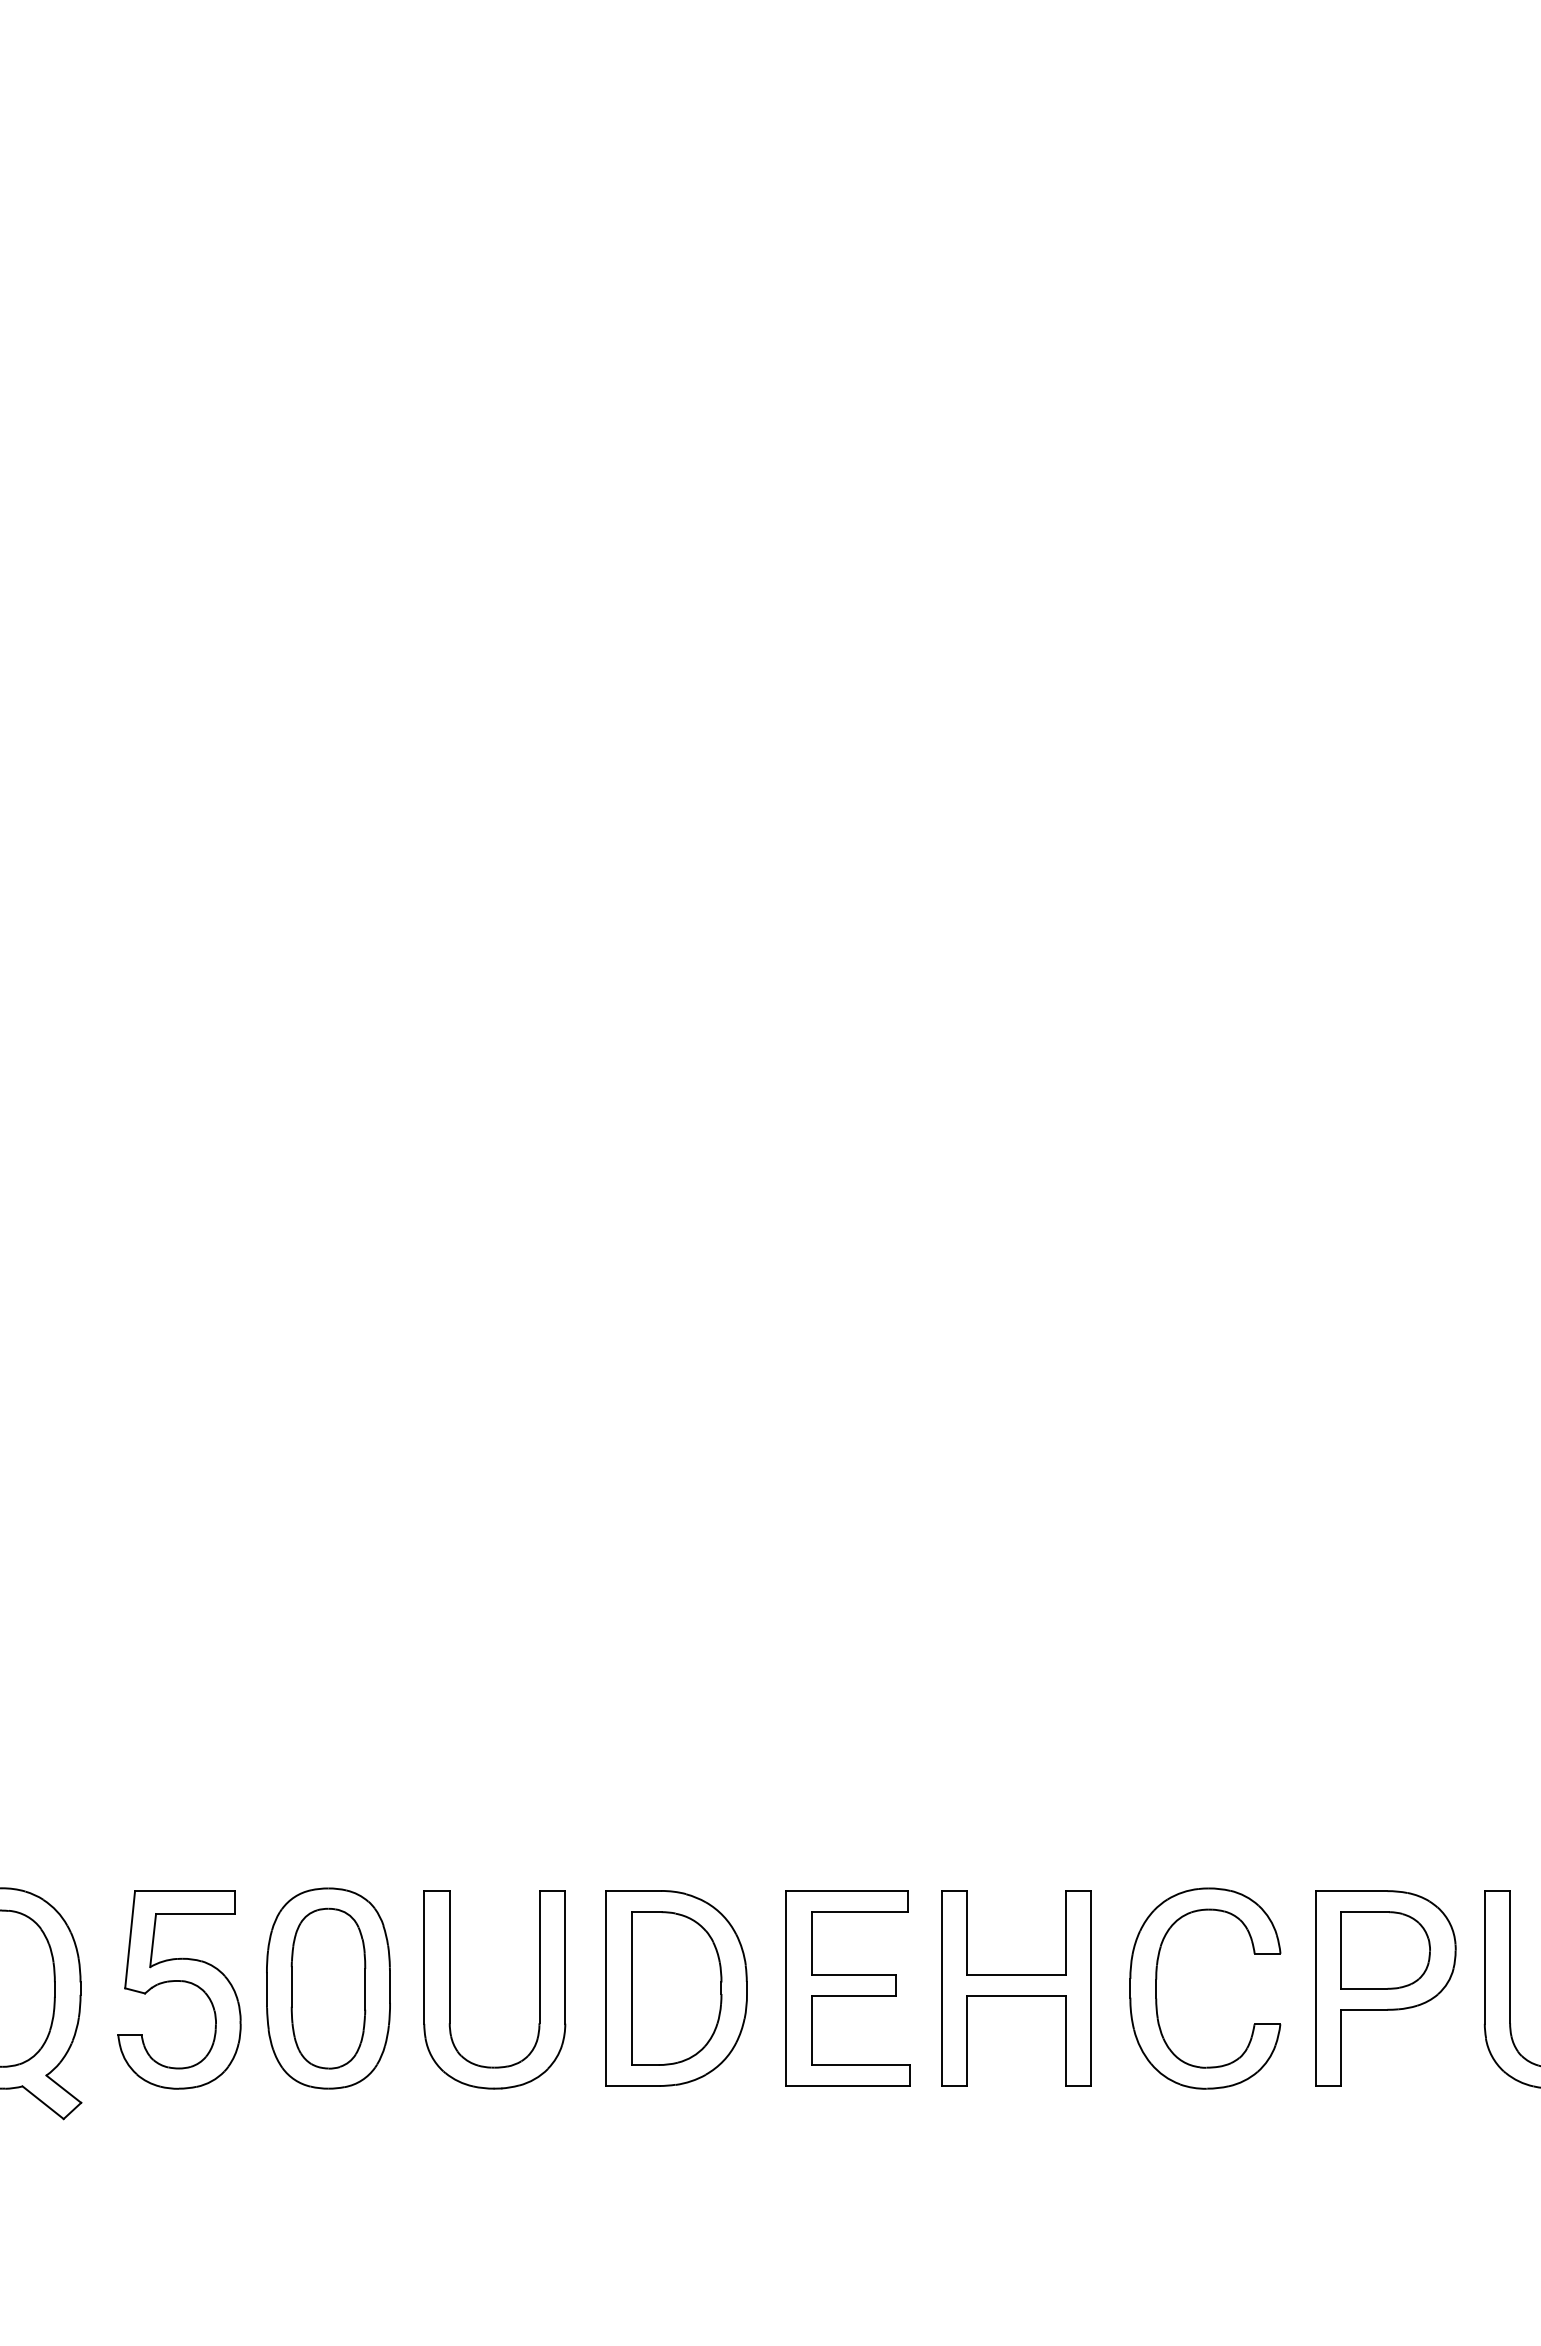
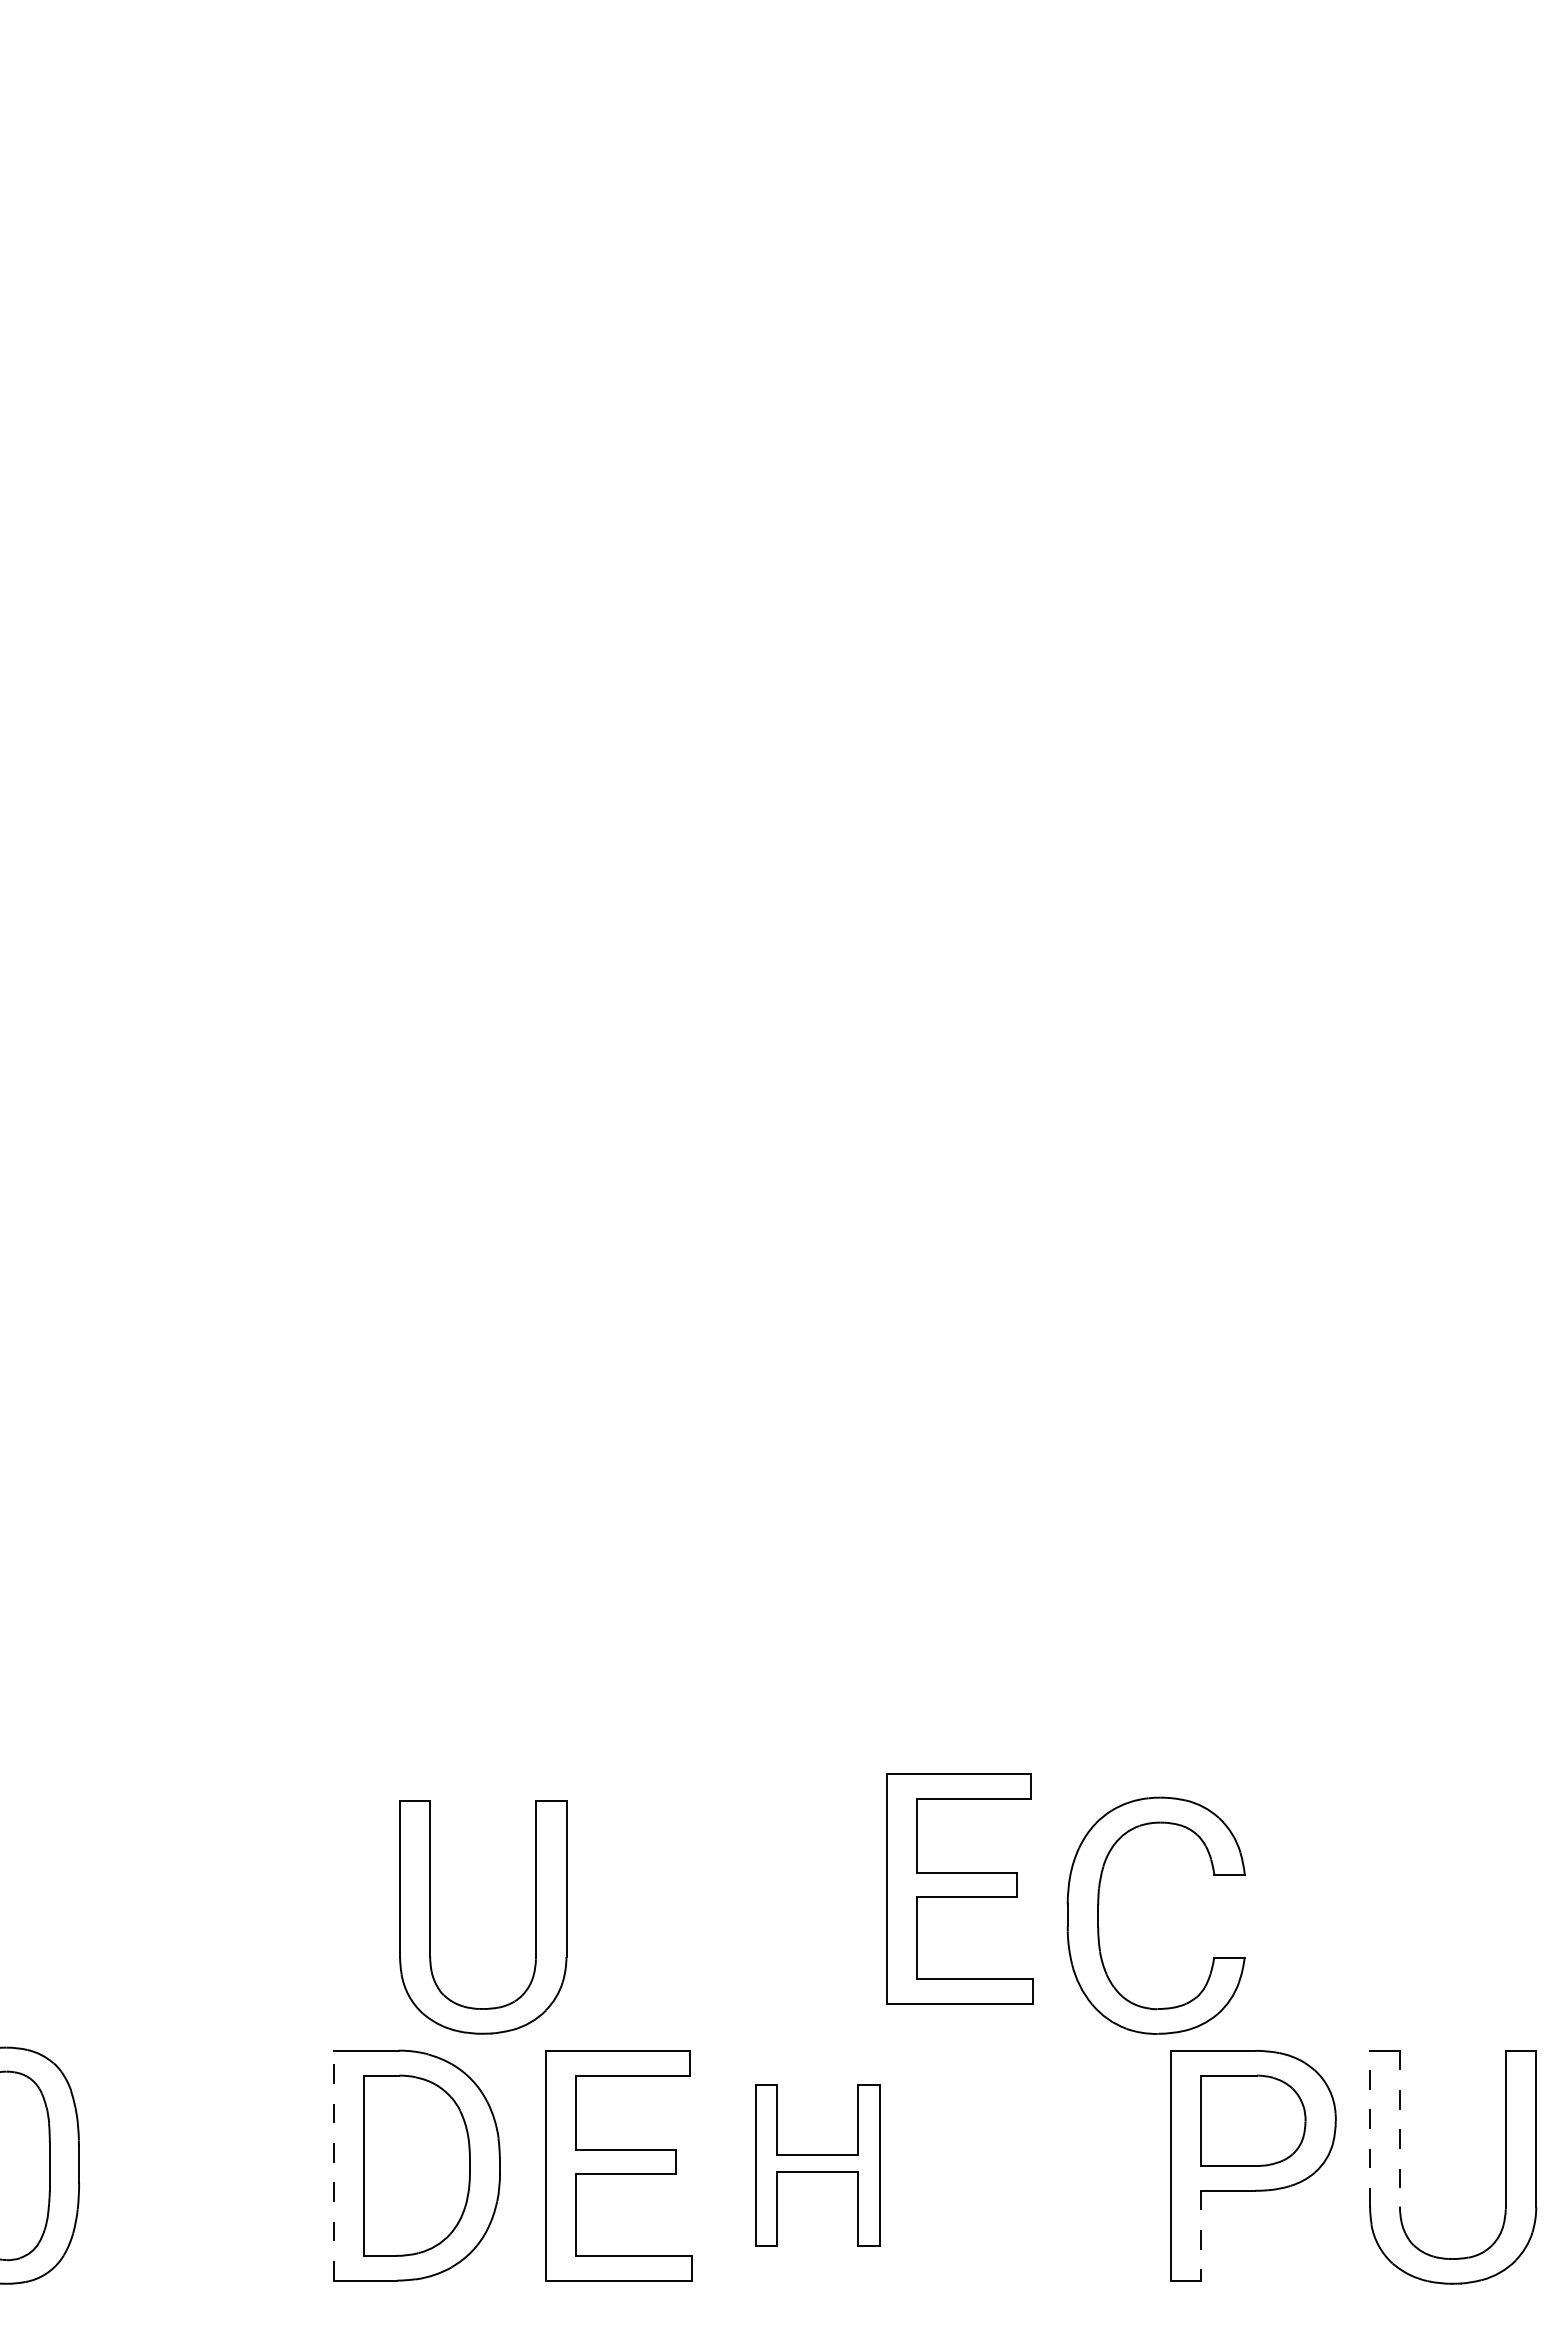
part: (1136, 1753) -> (959, 1888), added
line: (1484, 1957) -> (1369, 2129), solid -> dashed
line: (1510, 1957) -> (1400, 2129), solid -> dashed
part: (1157, 1979) -> (1099, 1905), moved
line: (605, 1988) -> (333, 2165), solid -> dashed
part: (1016, 1988) -> (817, 2165), size x0.7
part: (450, 1989) -> (431, 1916), moved
line: (1341, 2048) -> (1201, 2236), solid -> dashed

